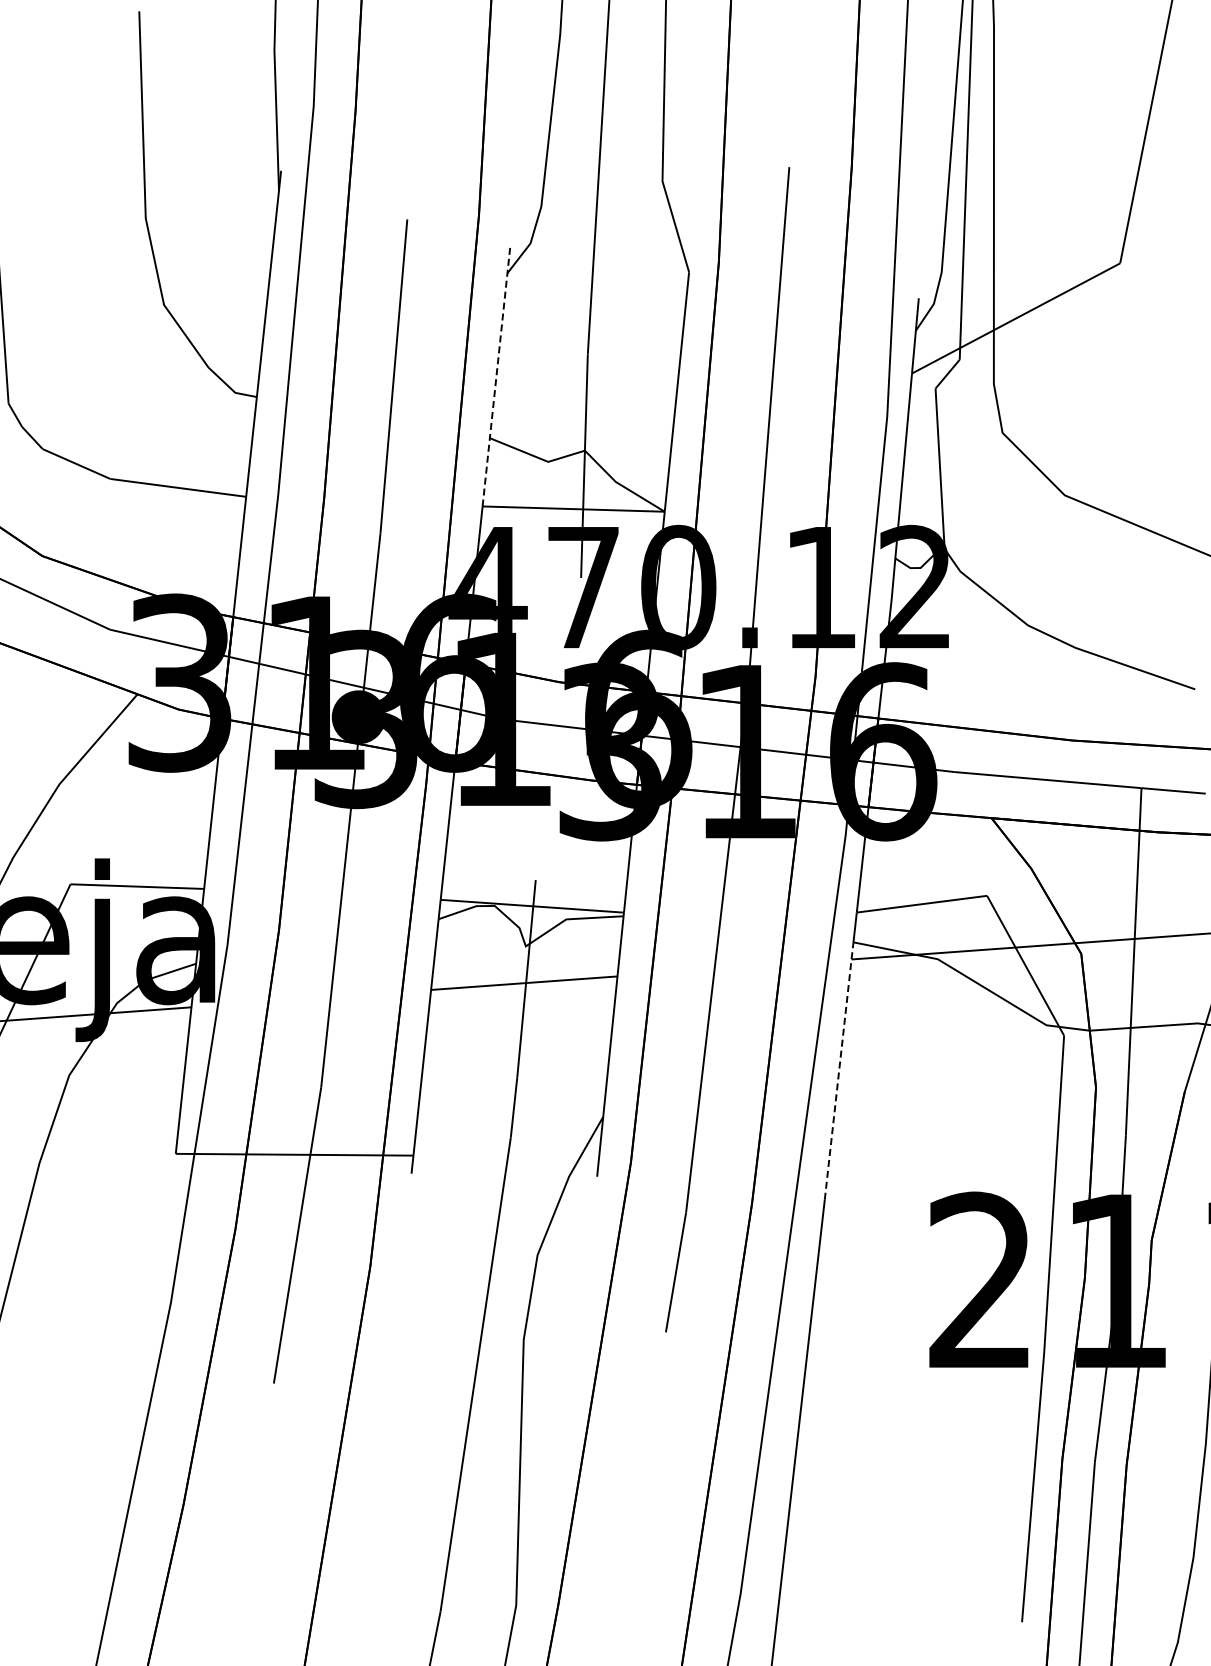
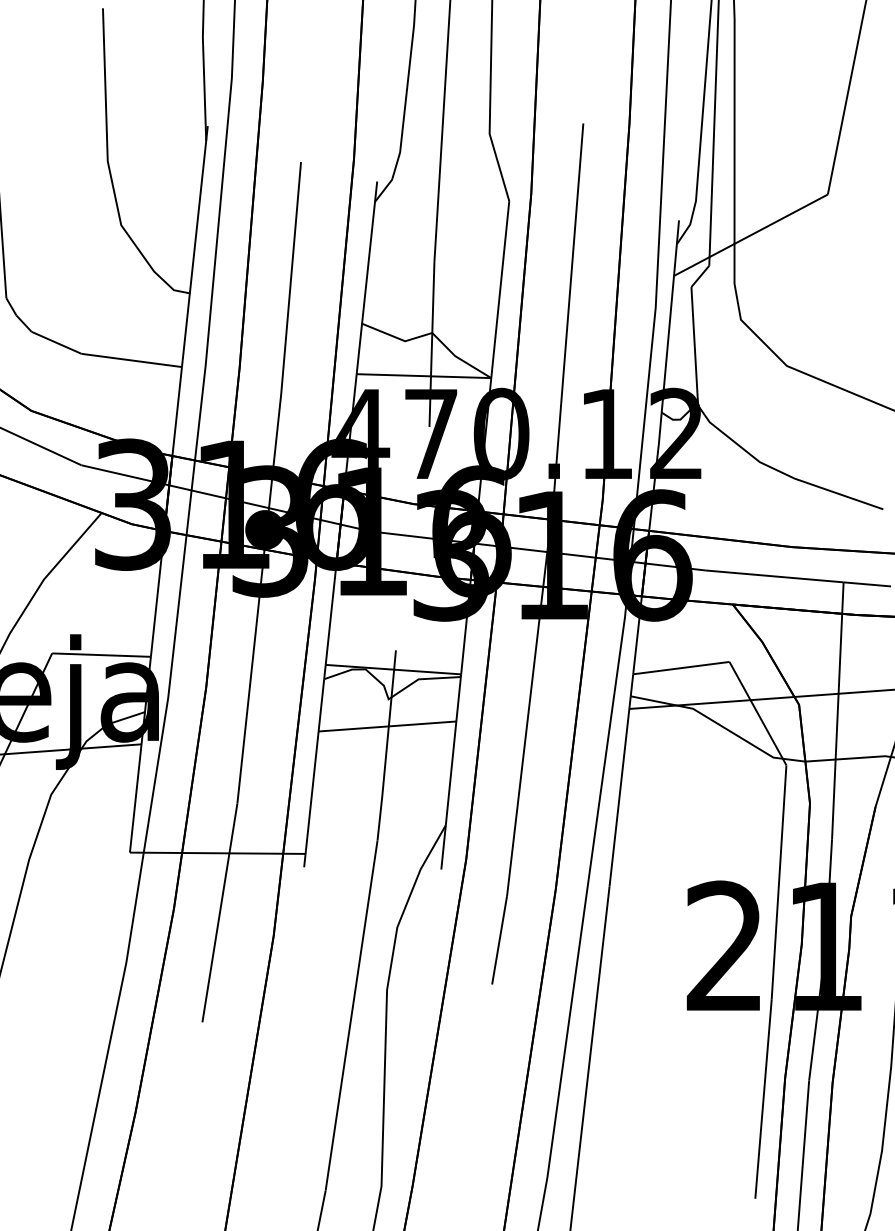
line: (496, 375) -> (366, 277), dashed -> solid
line: (839, 1070) -> (620, 791), dashed -> solid

